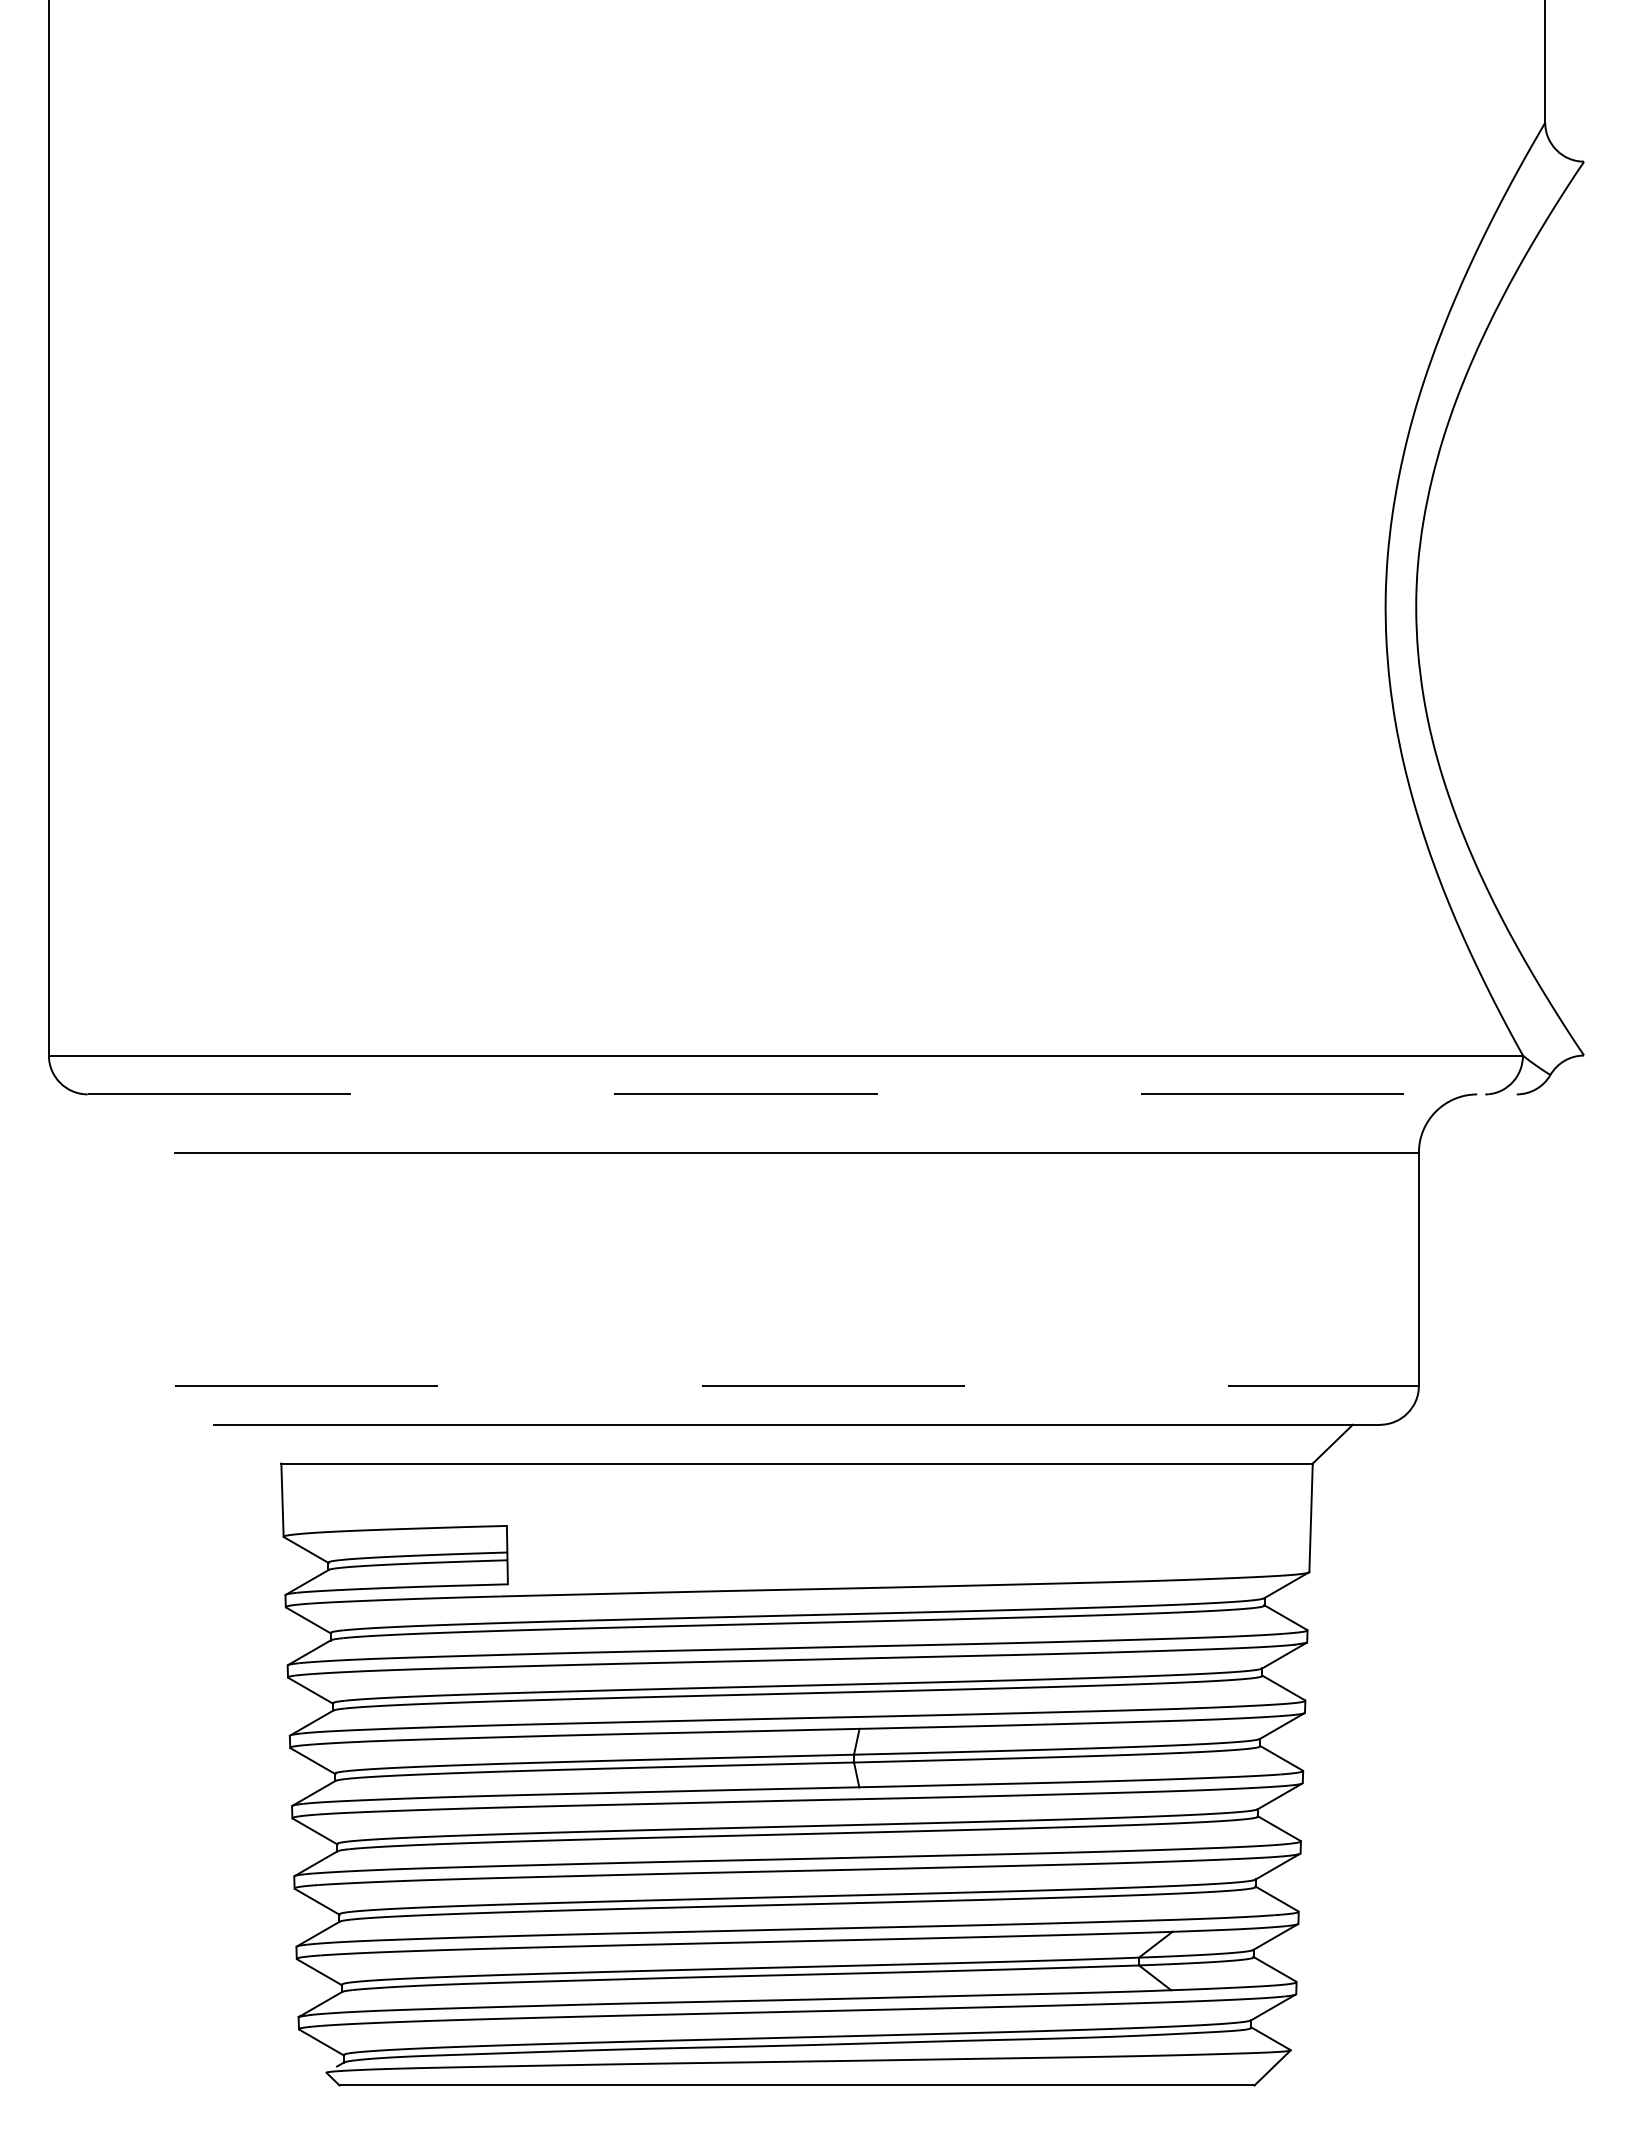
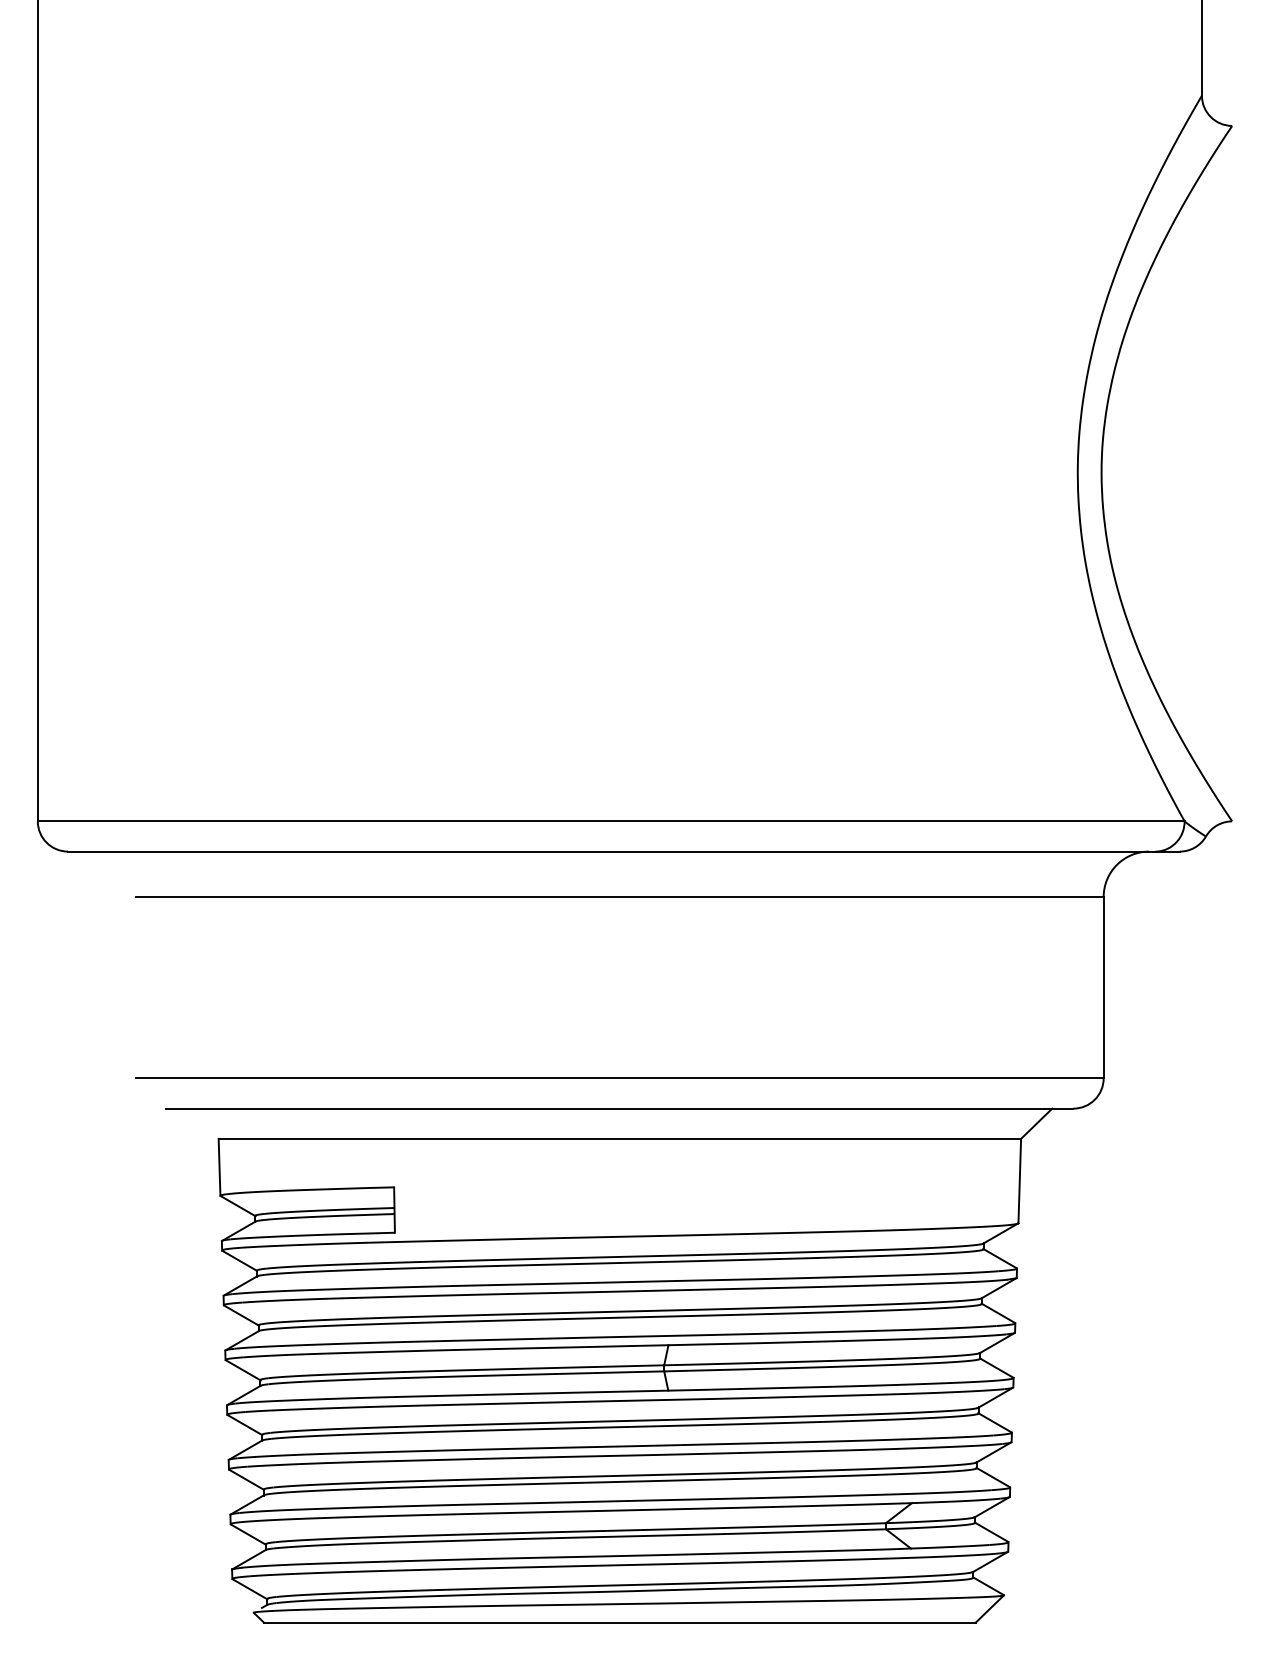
line: (802, 1094) -> (624, 851), dashed -> solid
line: (797, 1385) -> (620, 1078), dashed -> solid

